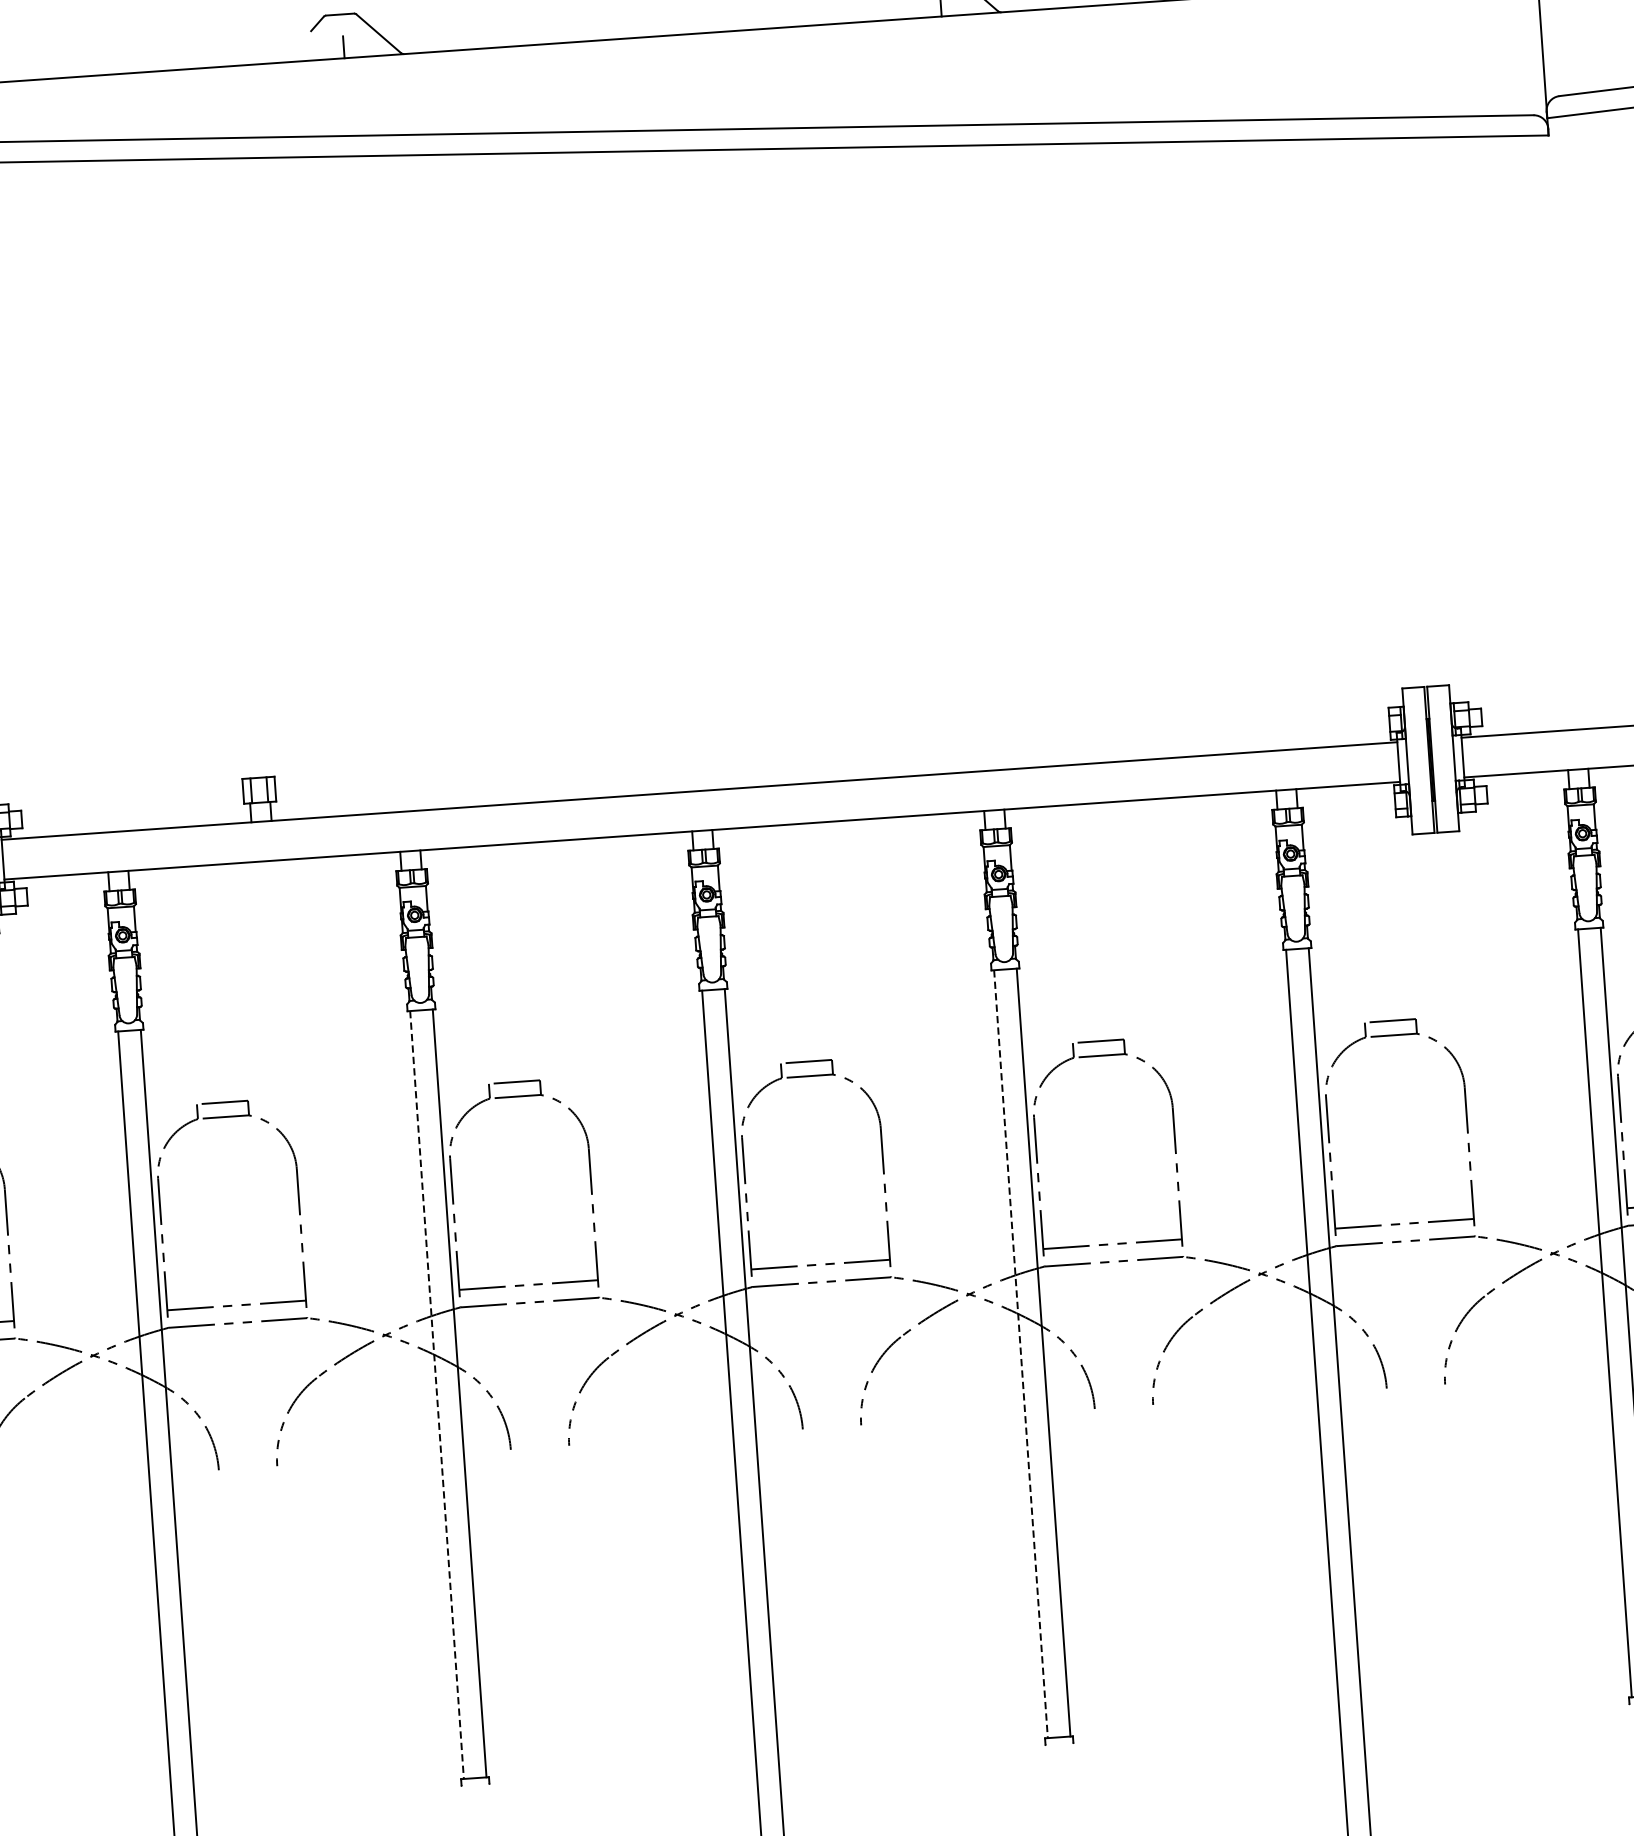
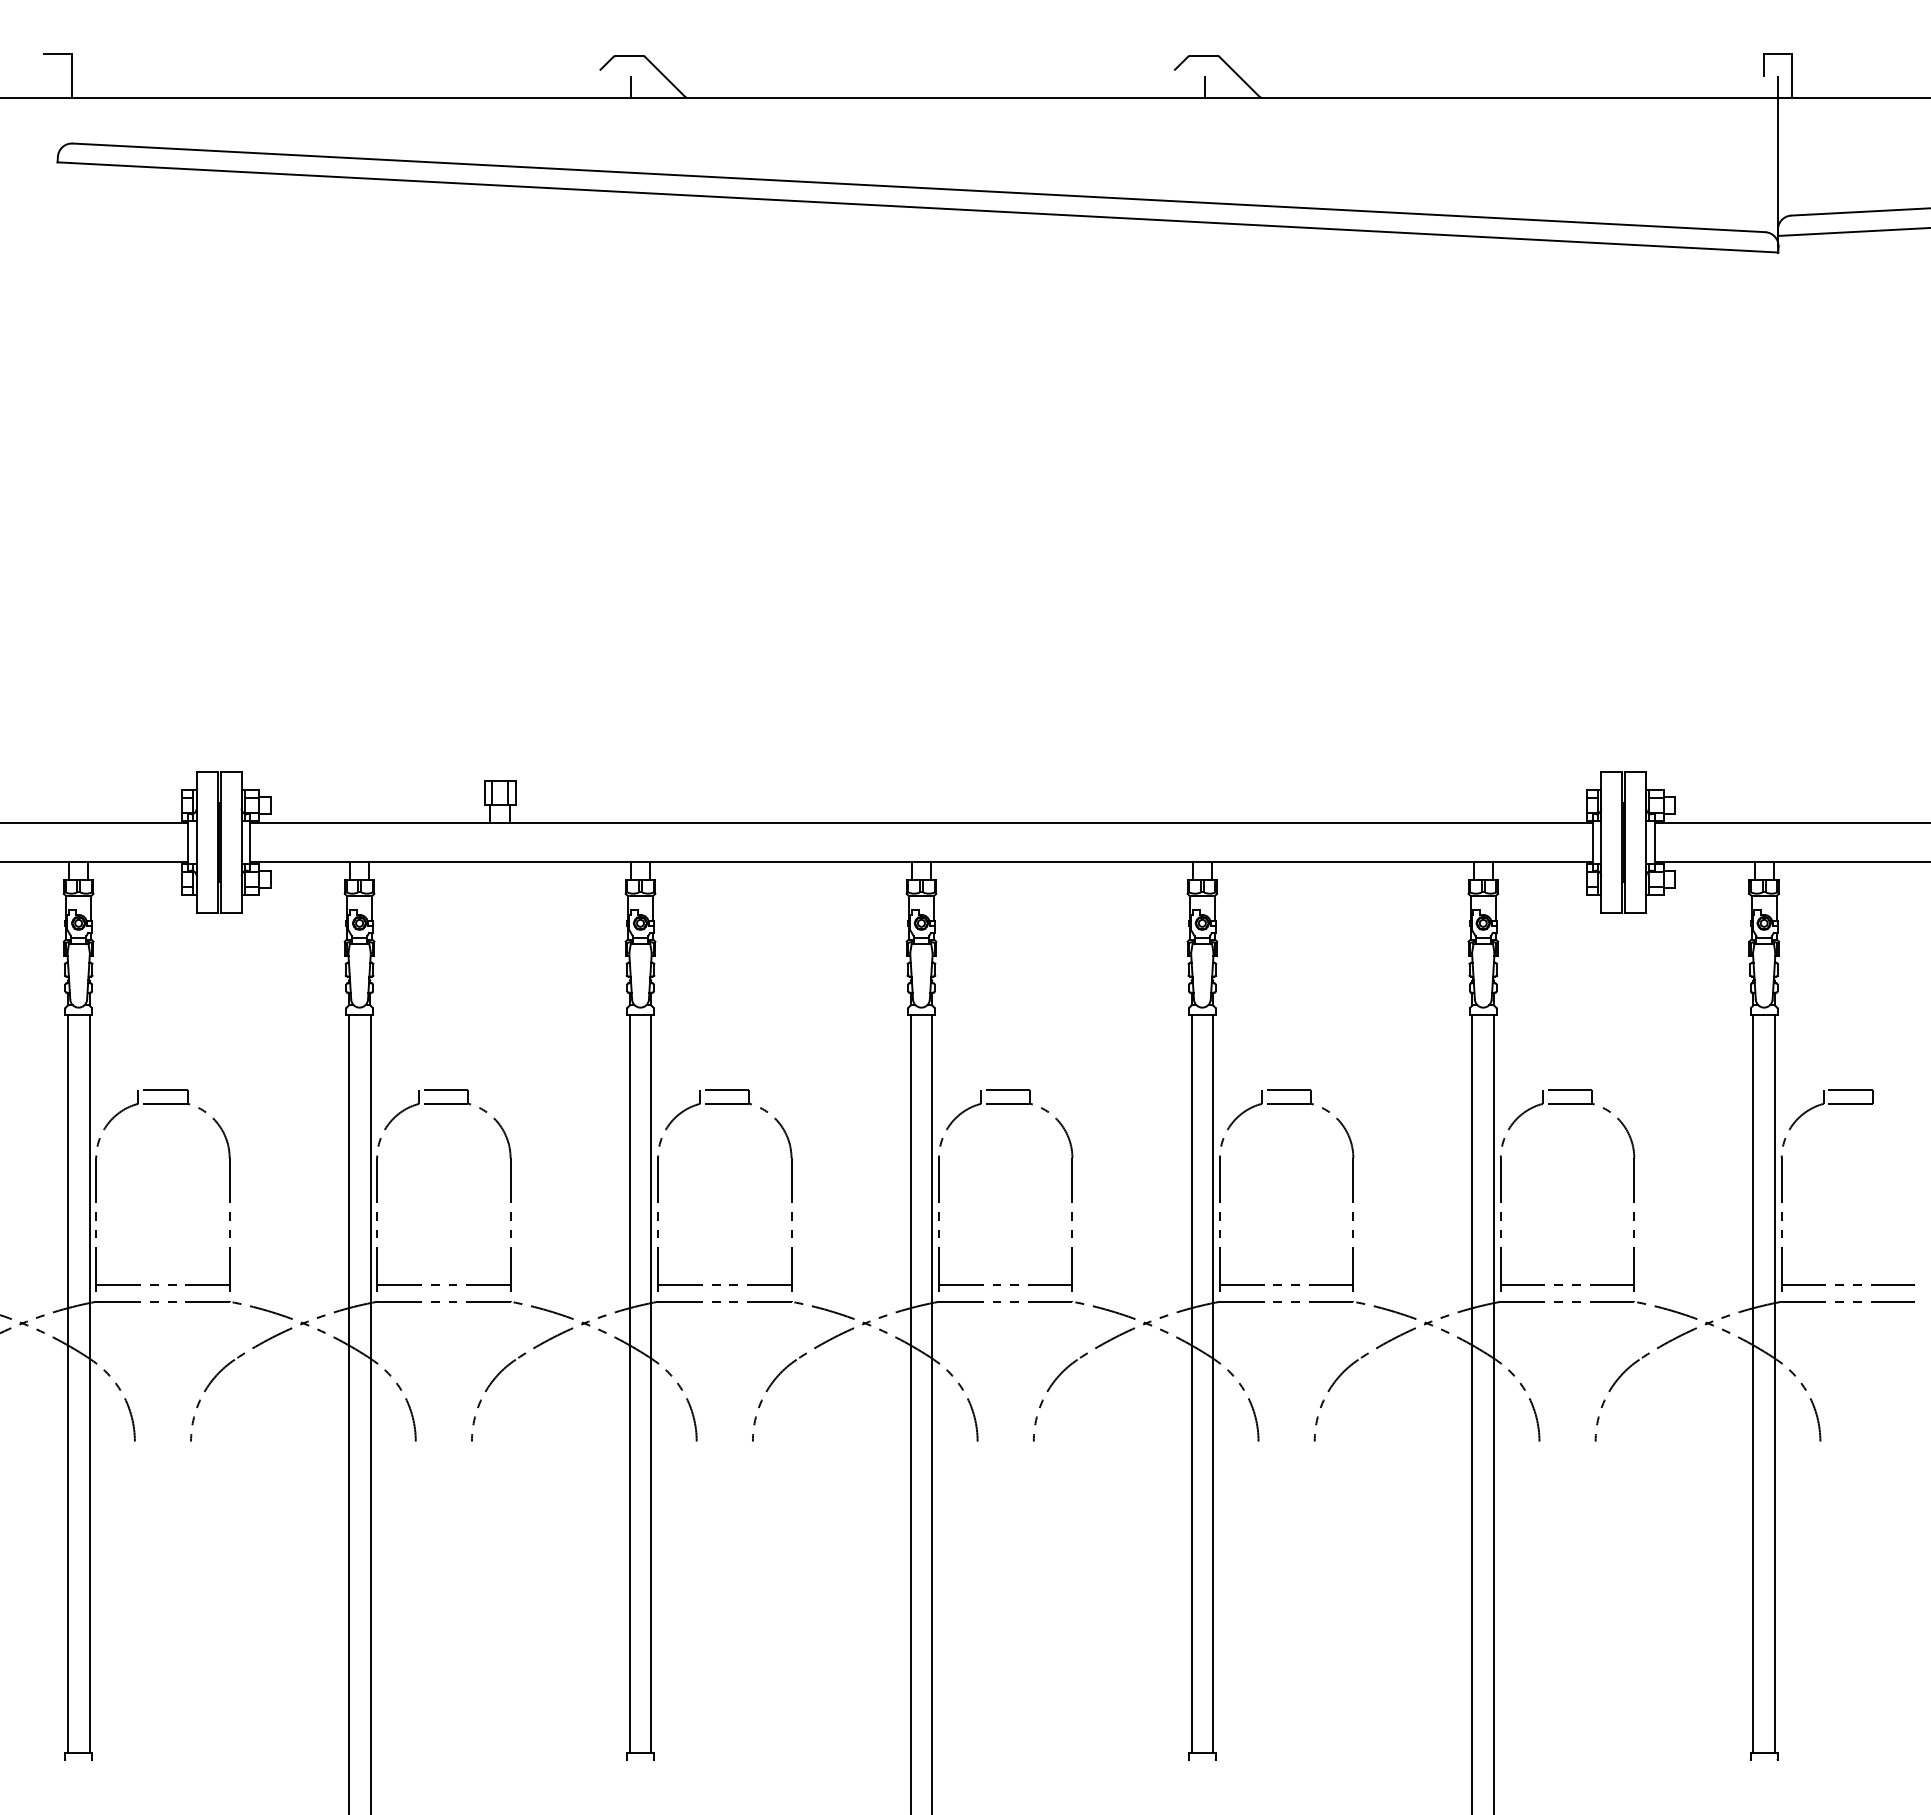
line: (1020, 1354) -> (1191, 1384), dashed -> solid
line: (436, 1395) -> (629, 1384), dashed -> solid

